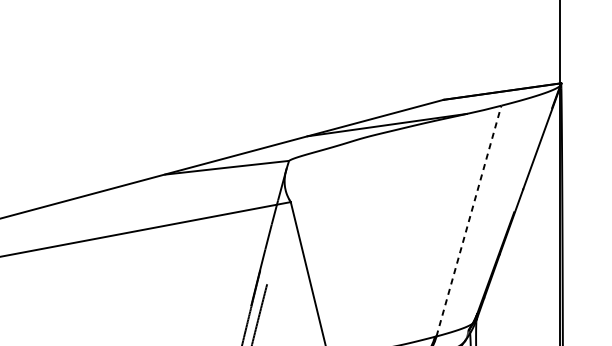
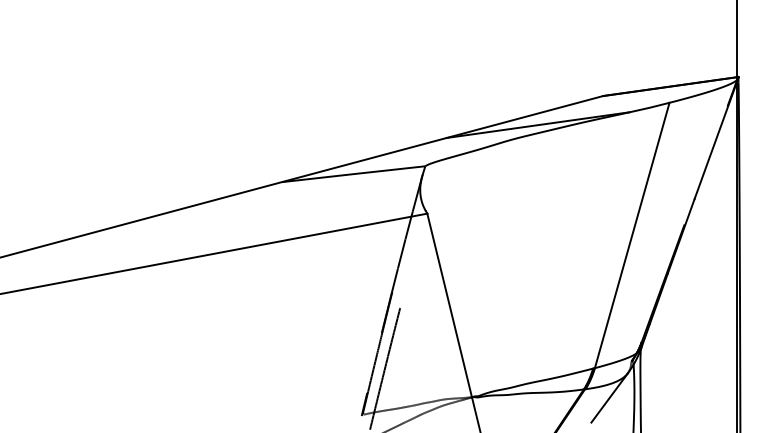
line: (469, 221) -> (632, 235), dashed -> solid

